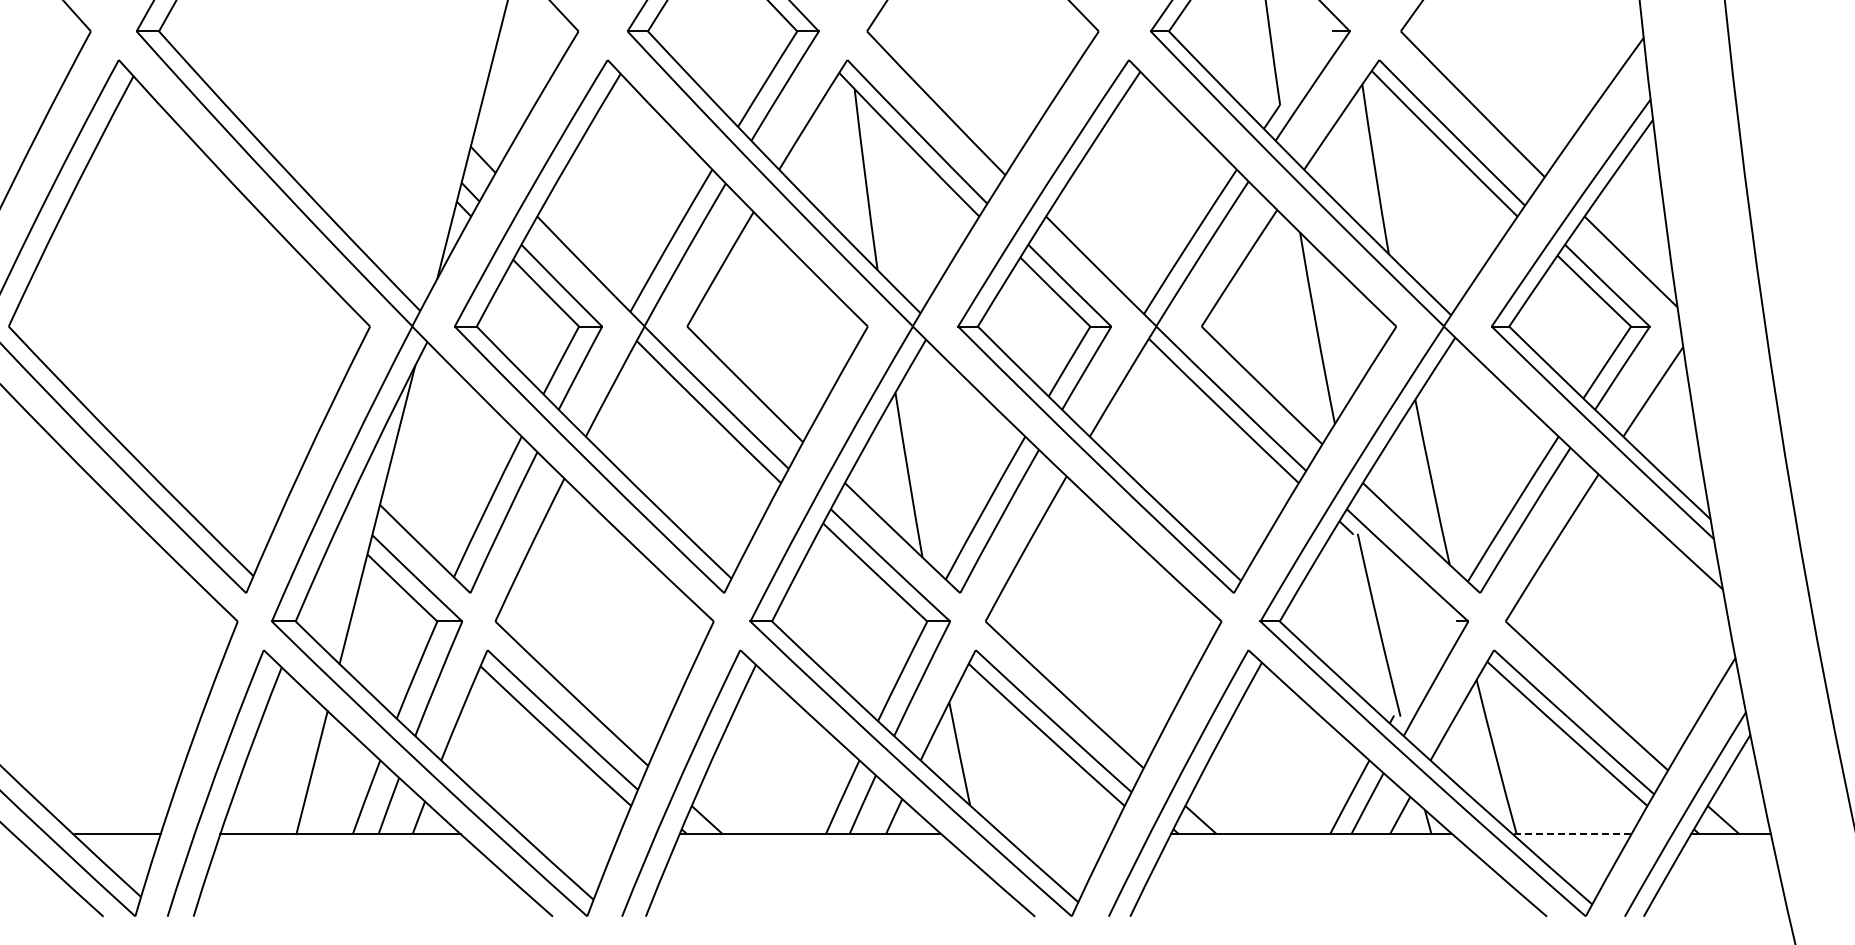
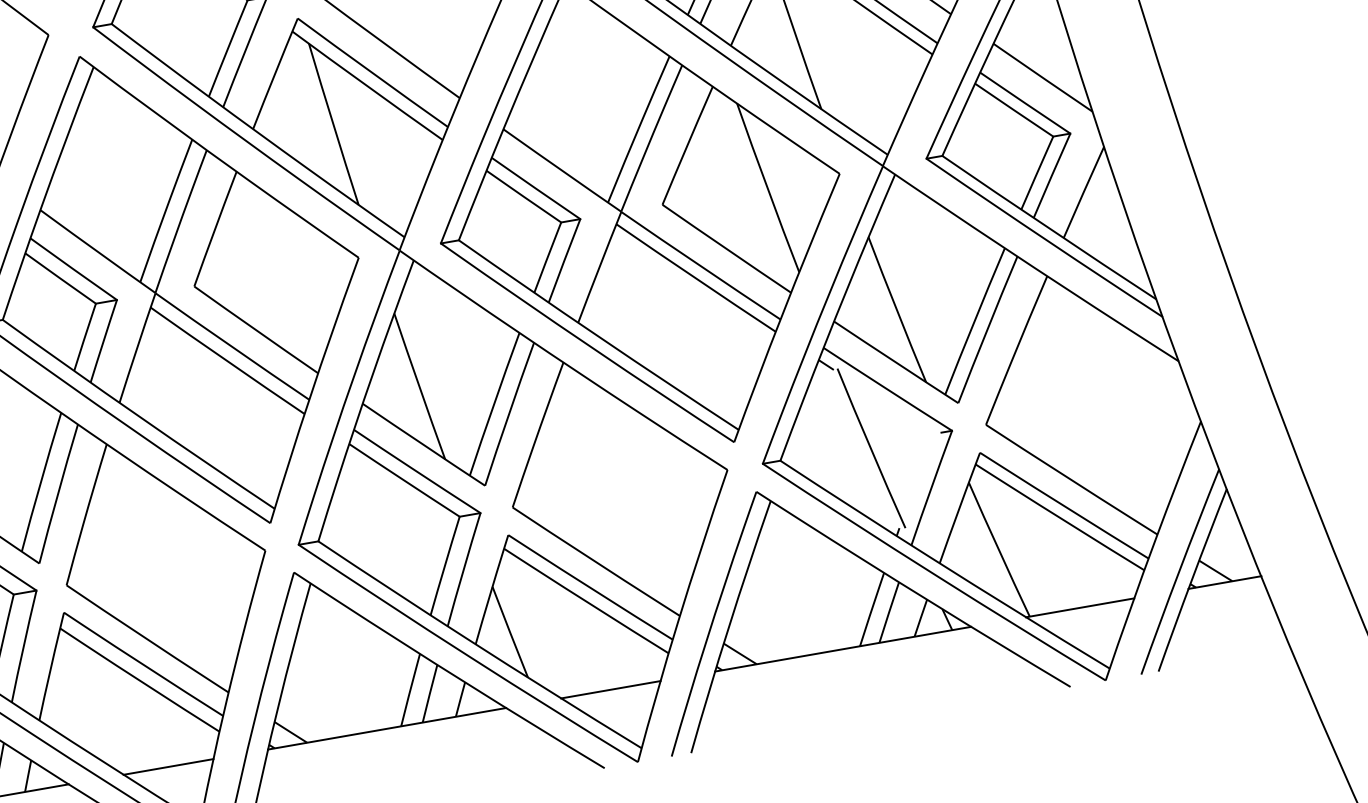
line: (569, 834) -> (167, 767), added
line: (1055, 834) -> (610, 690), added
line: (1571, 834) -> (1079, 608), dashed -> solid

